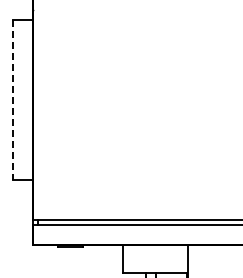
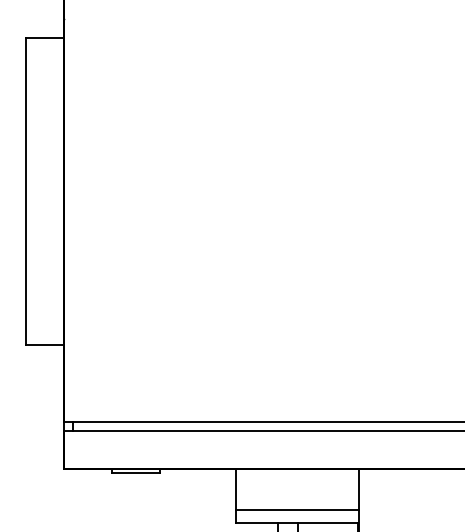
line: (13, 100) -> (25, 192), dashed -> solid
line: (155, 266) -> (297, 509), added

